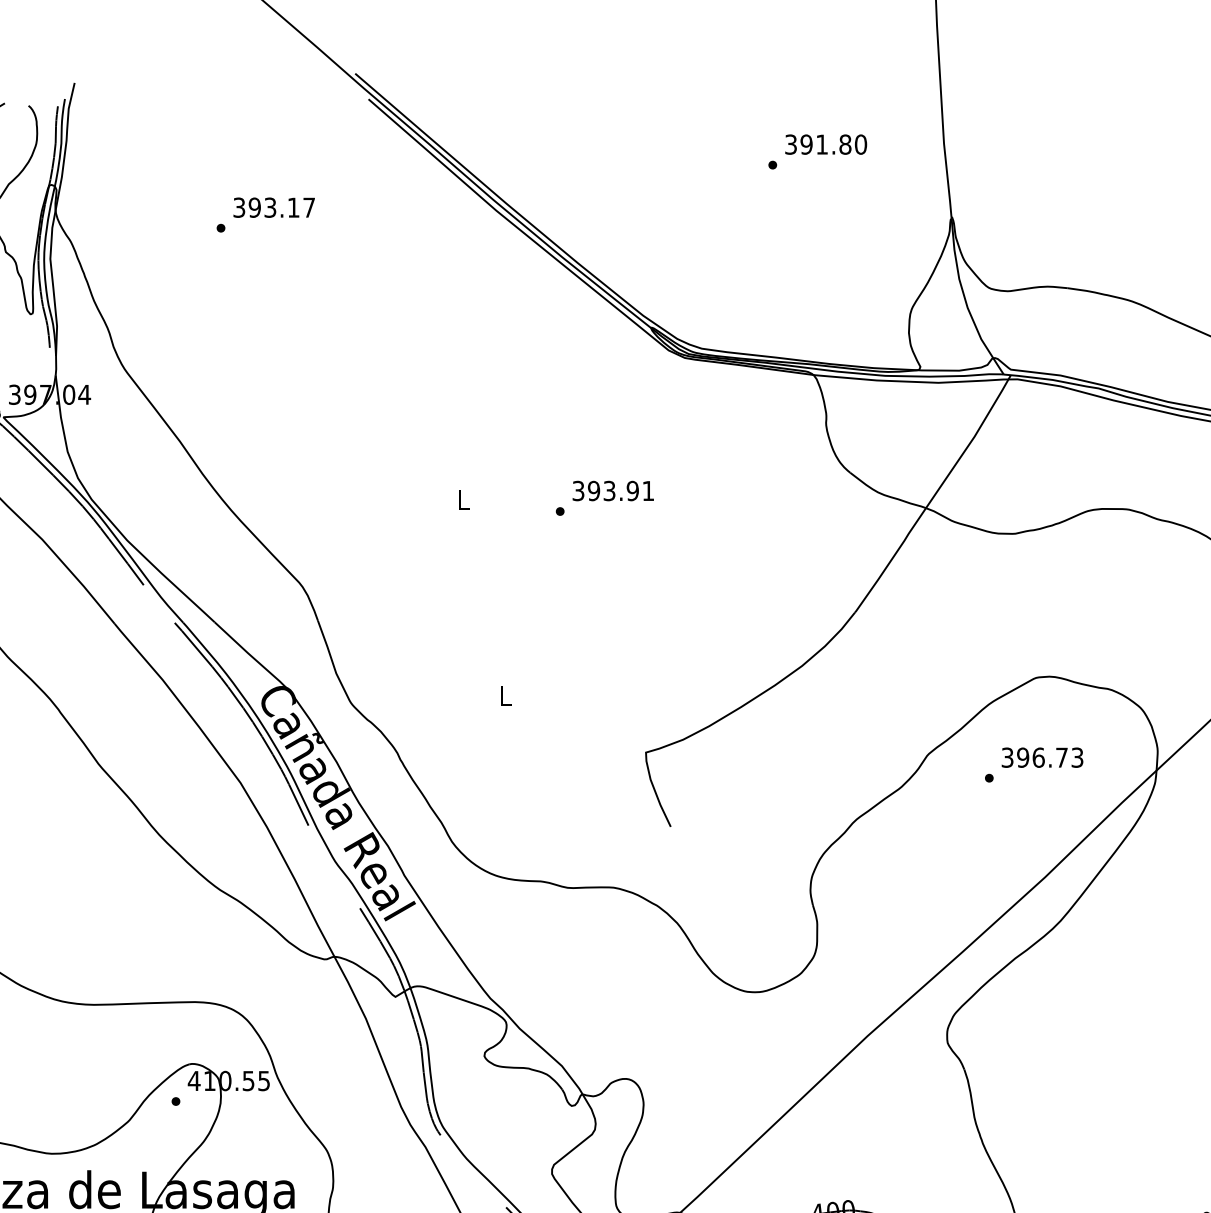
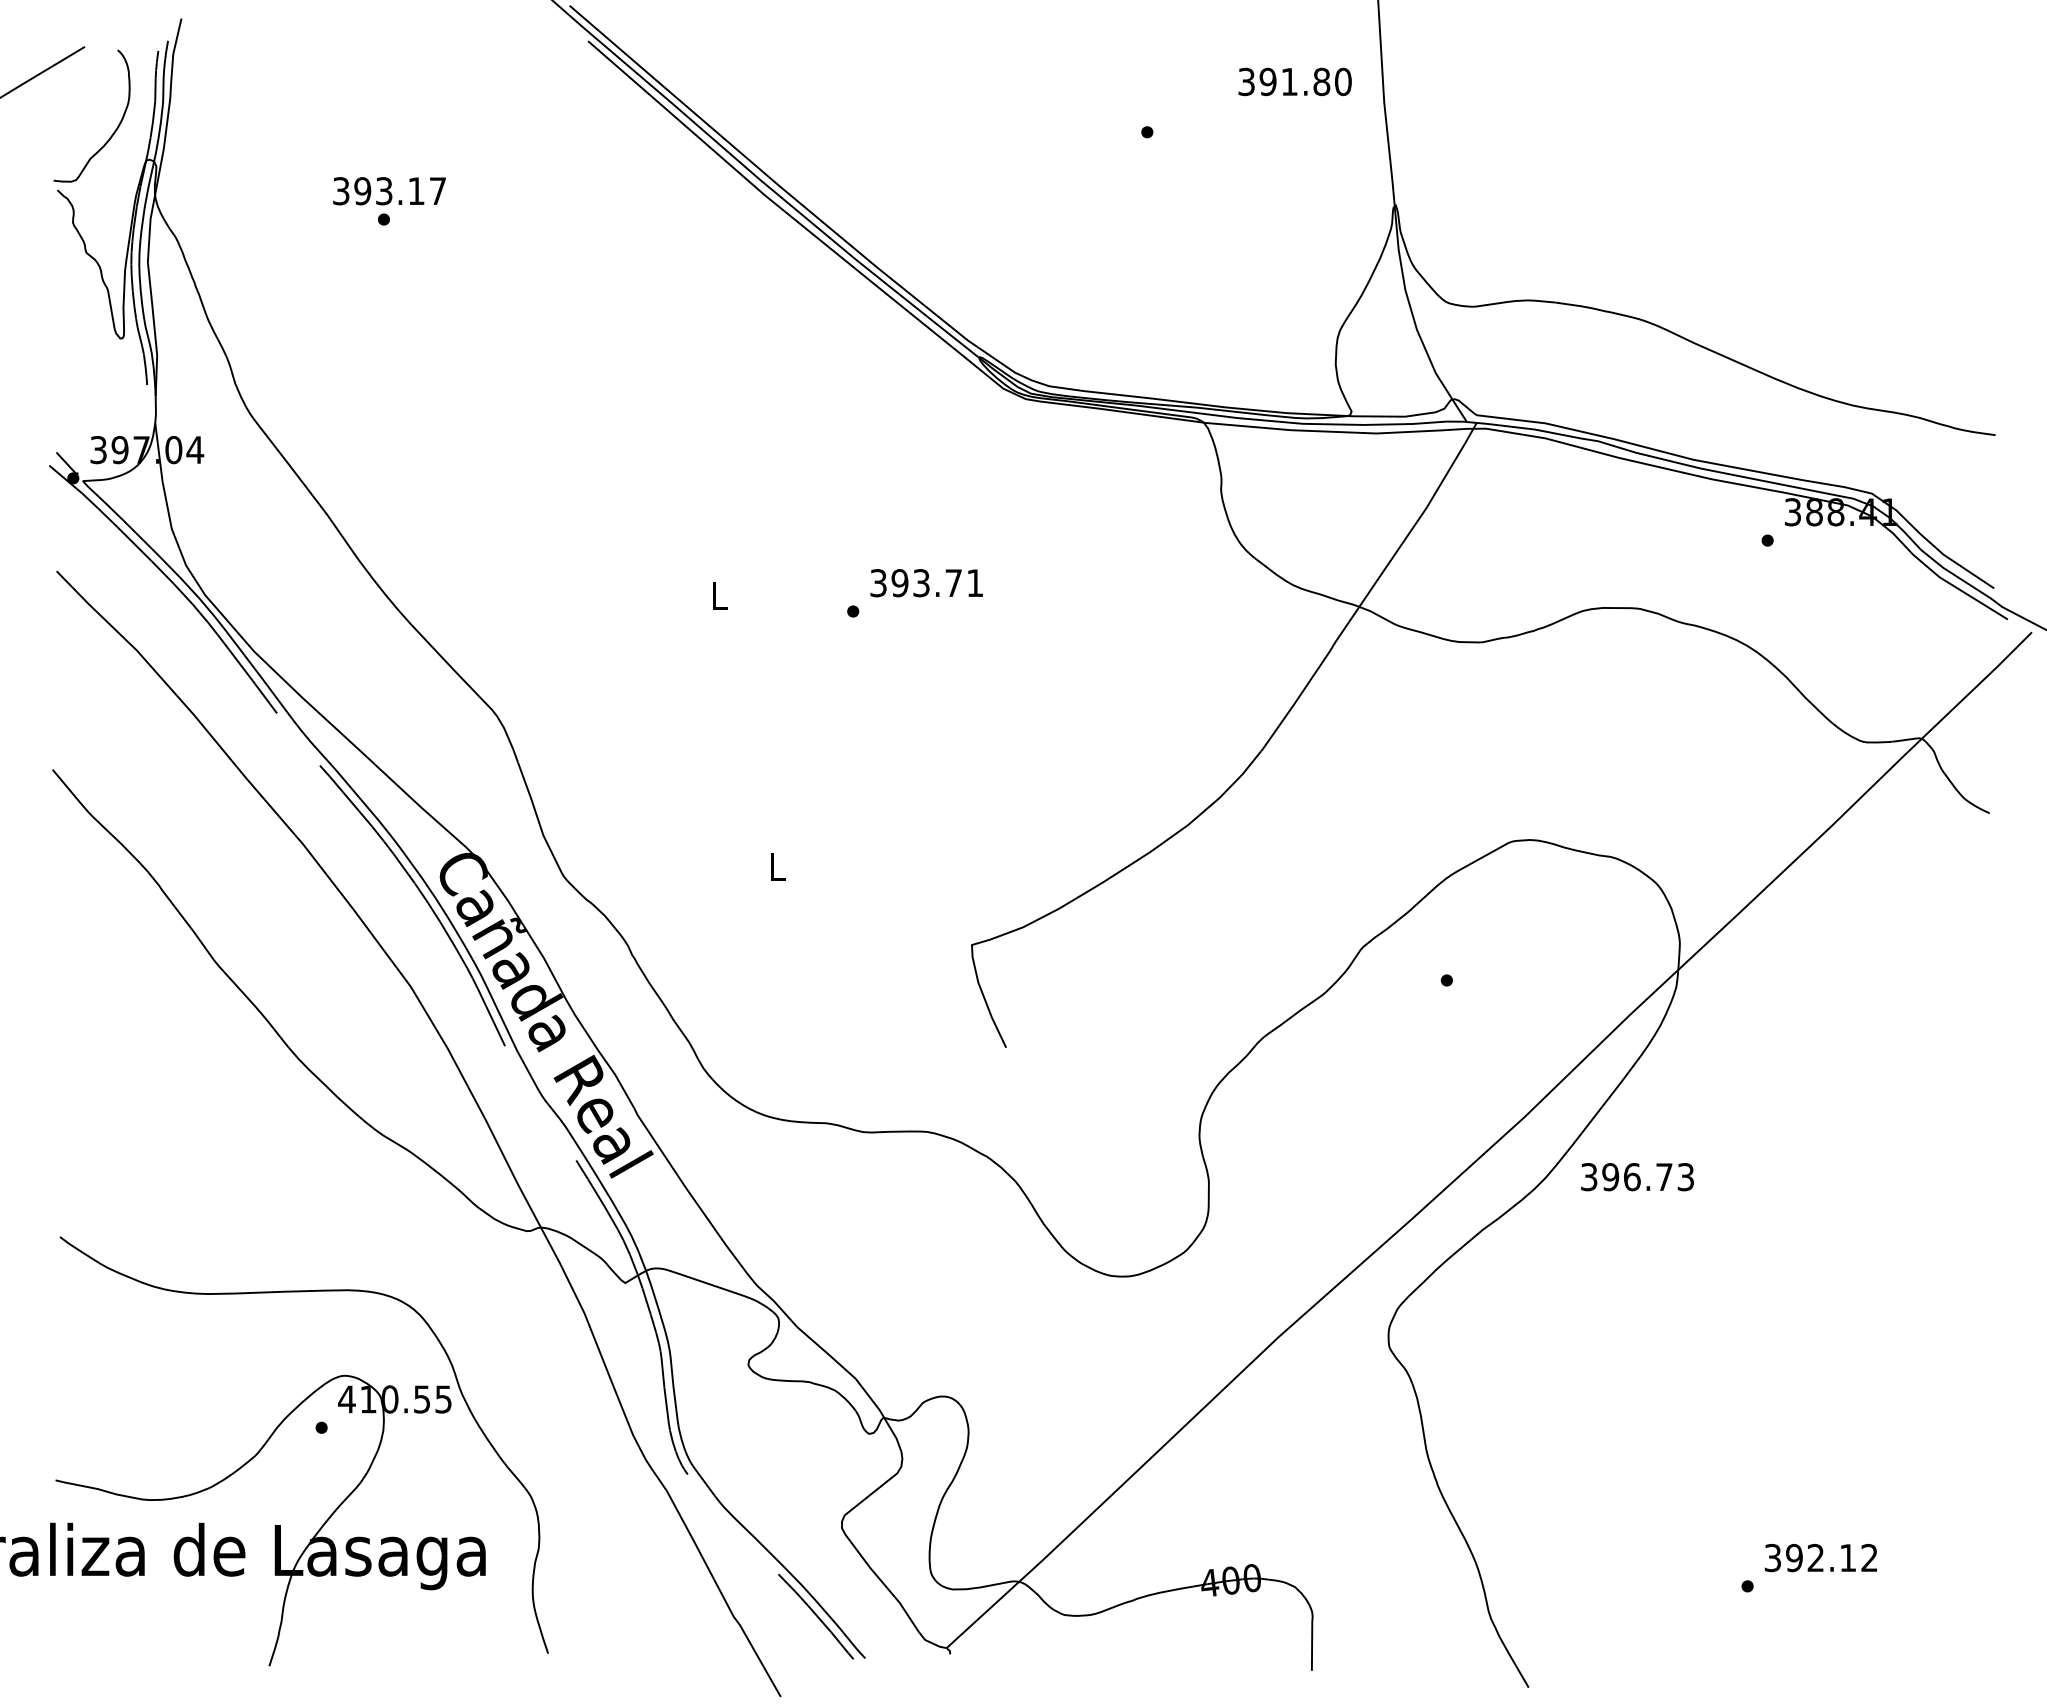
text: (825, 144) -> (1294, 81), moved
text: (274, 207) -> (389, 191), moved
text: (632, 491) -> (953, 583), 393.91 -> 393.71
text: (1042, 757) -> (1637, 1177), moved

